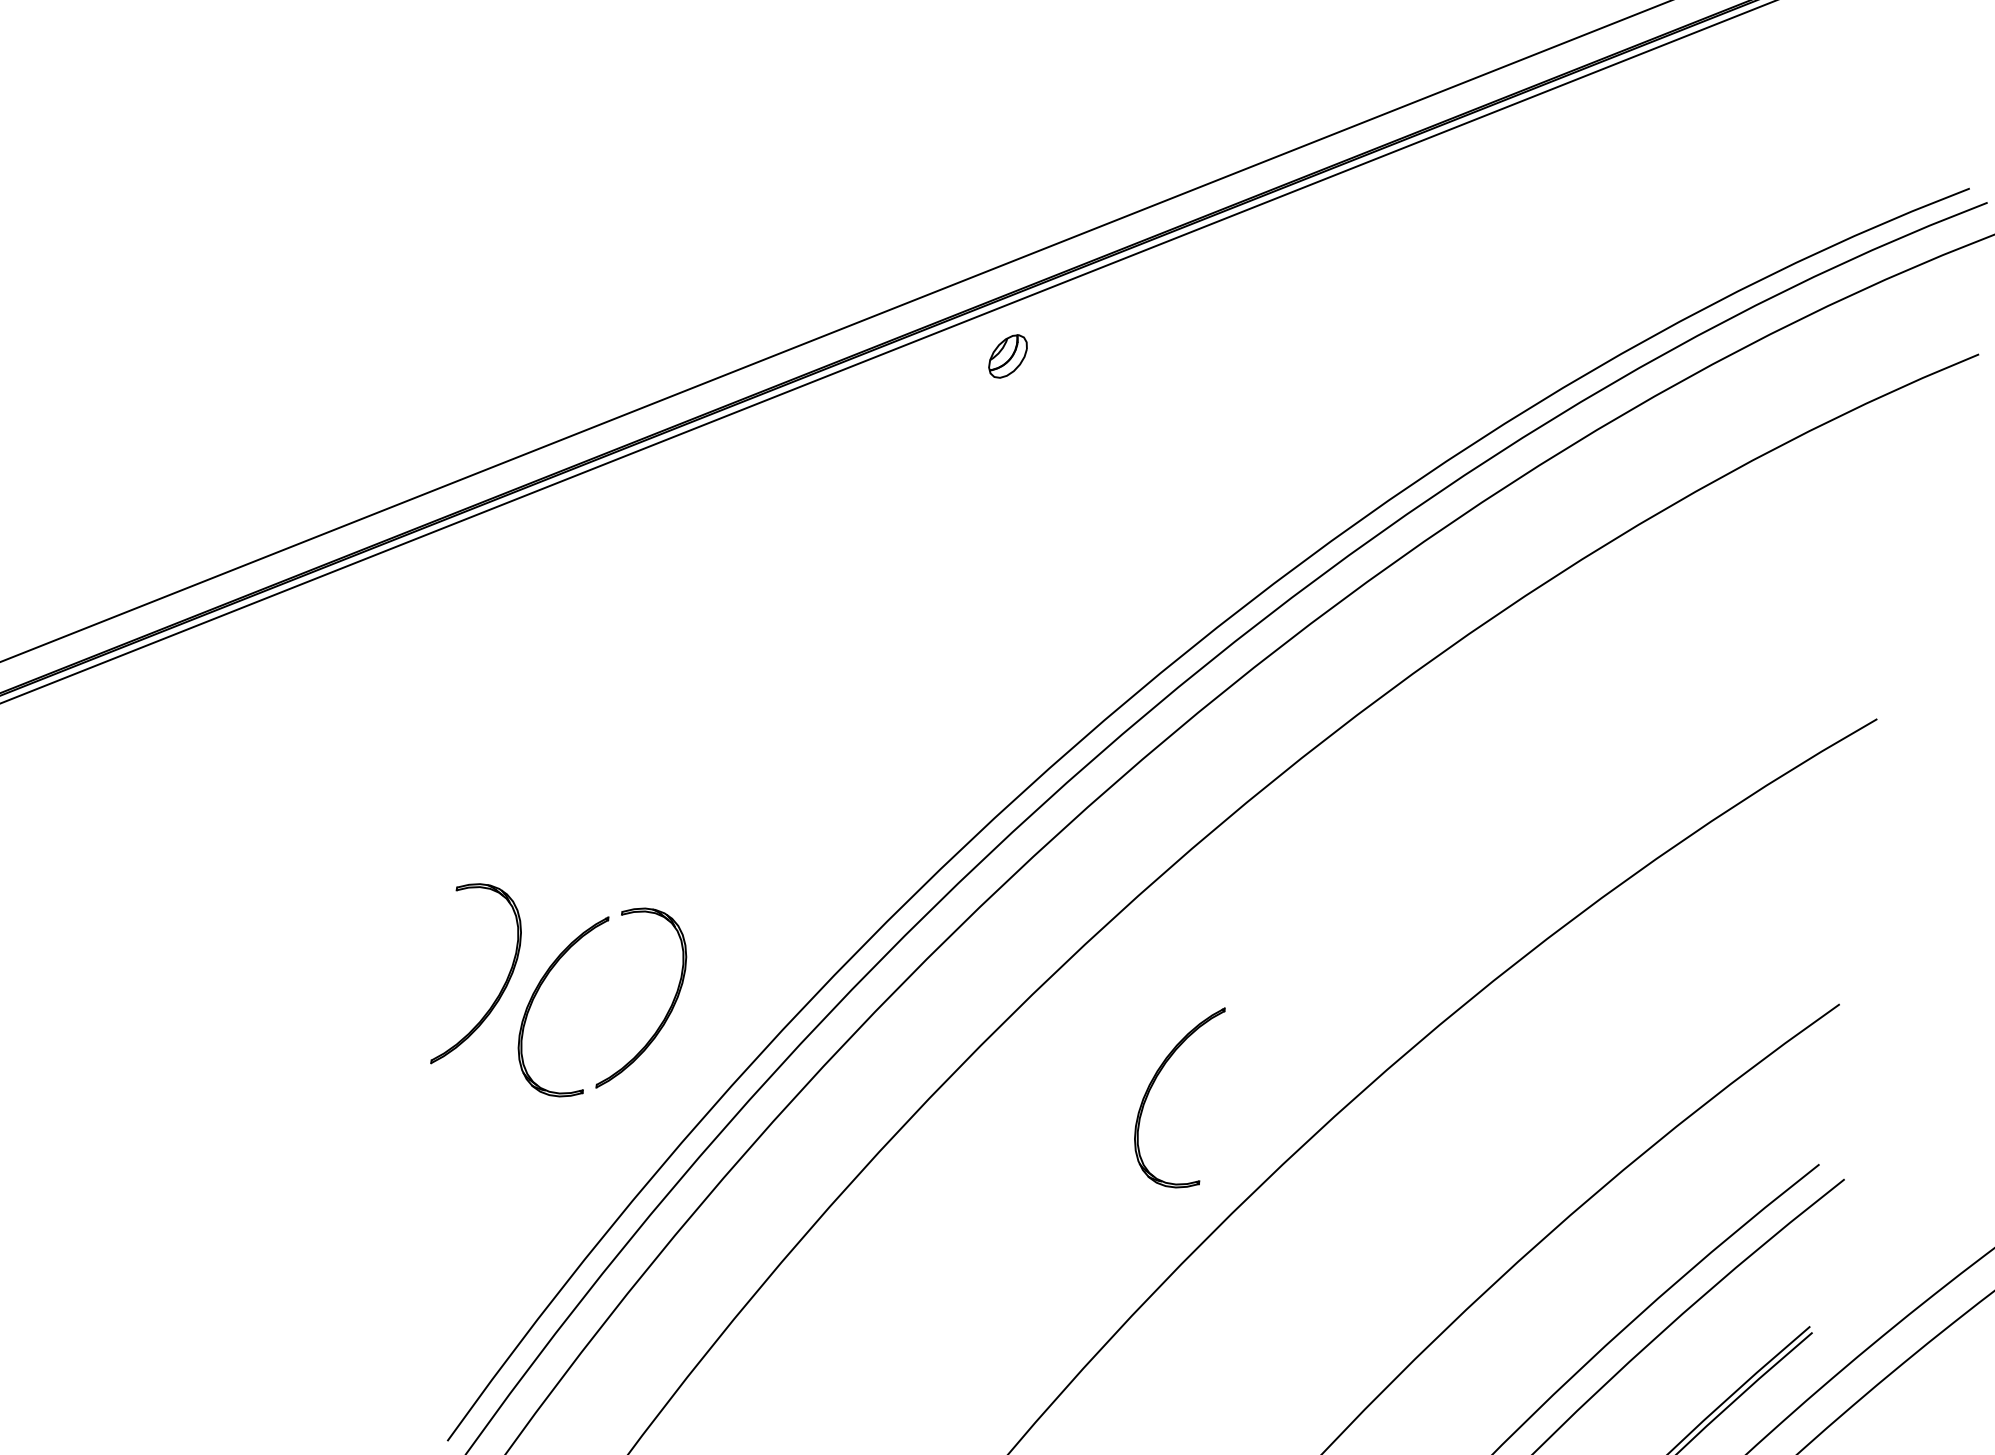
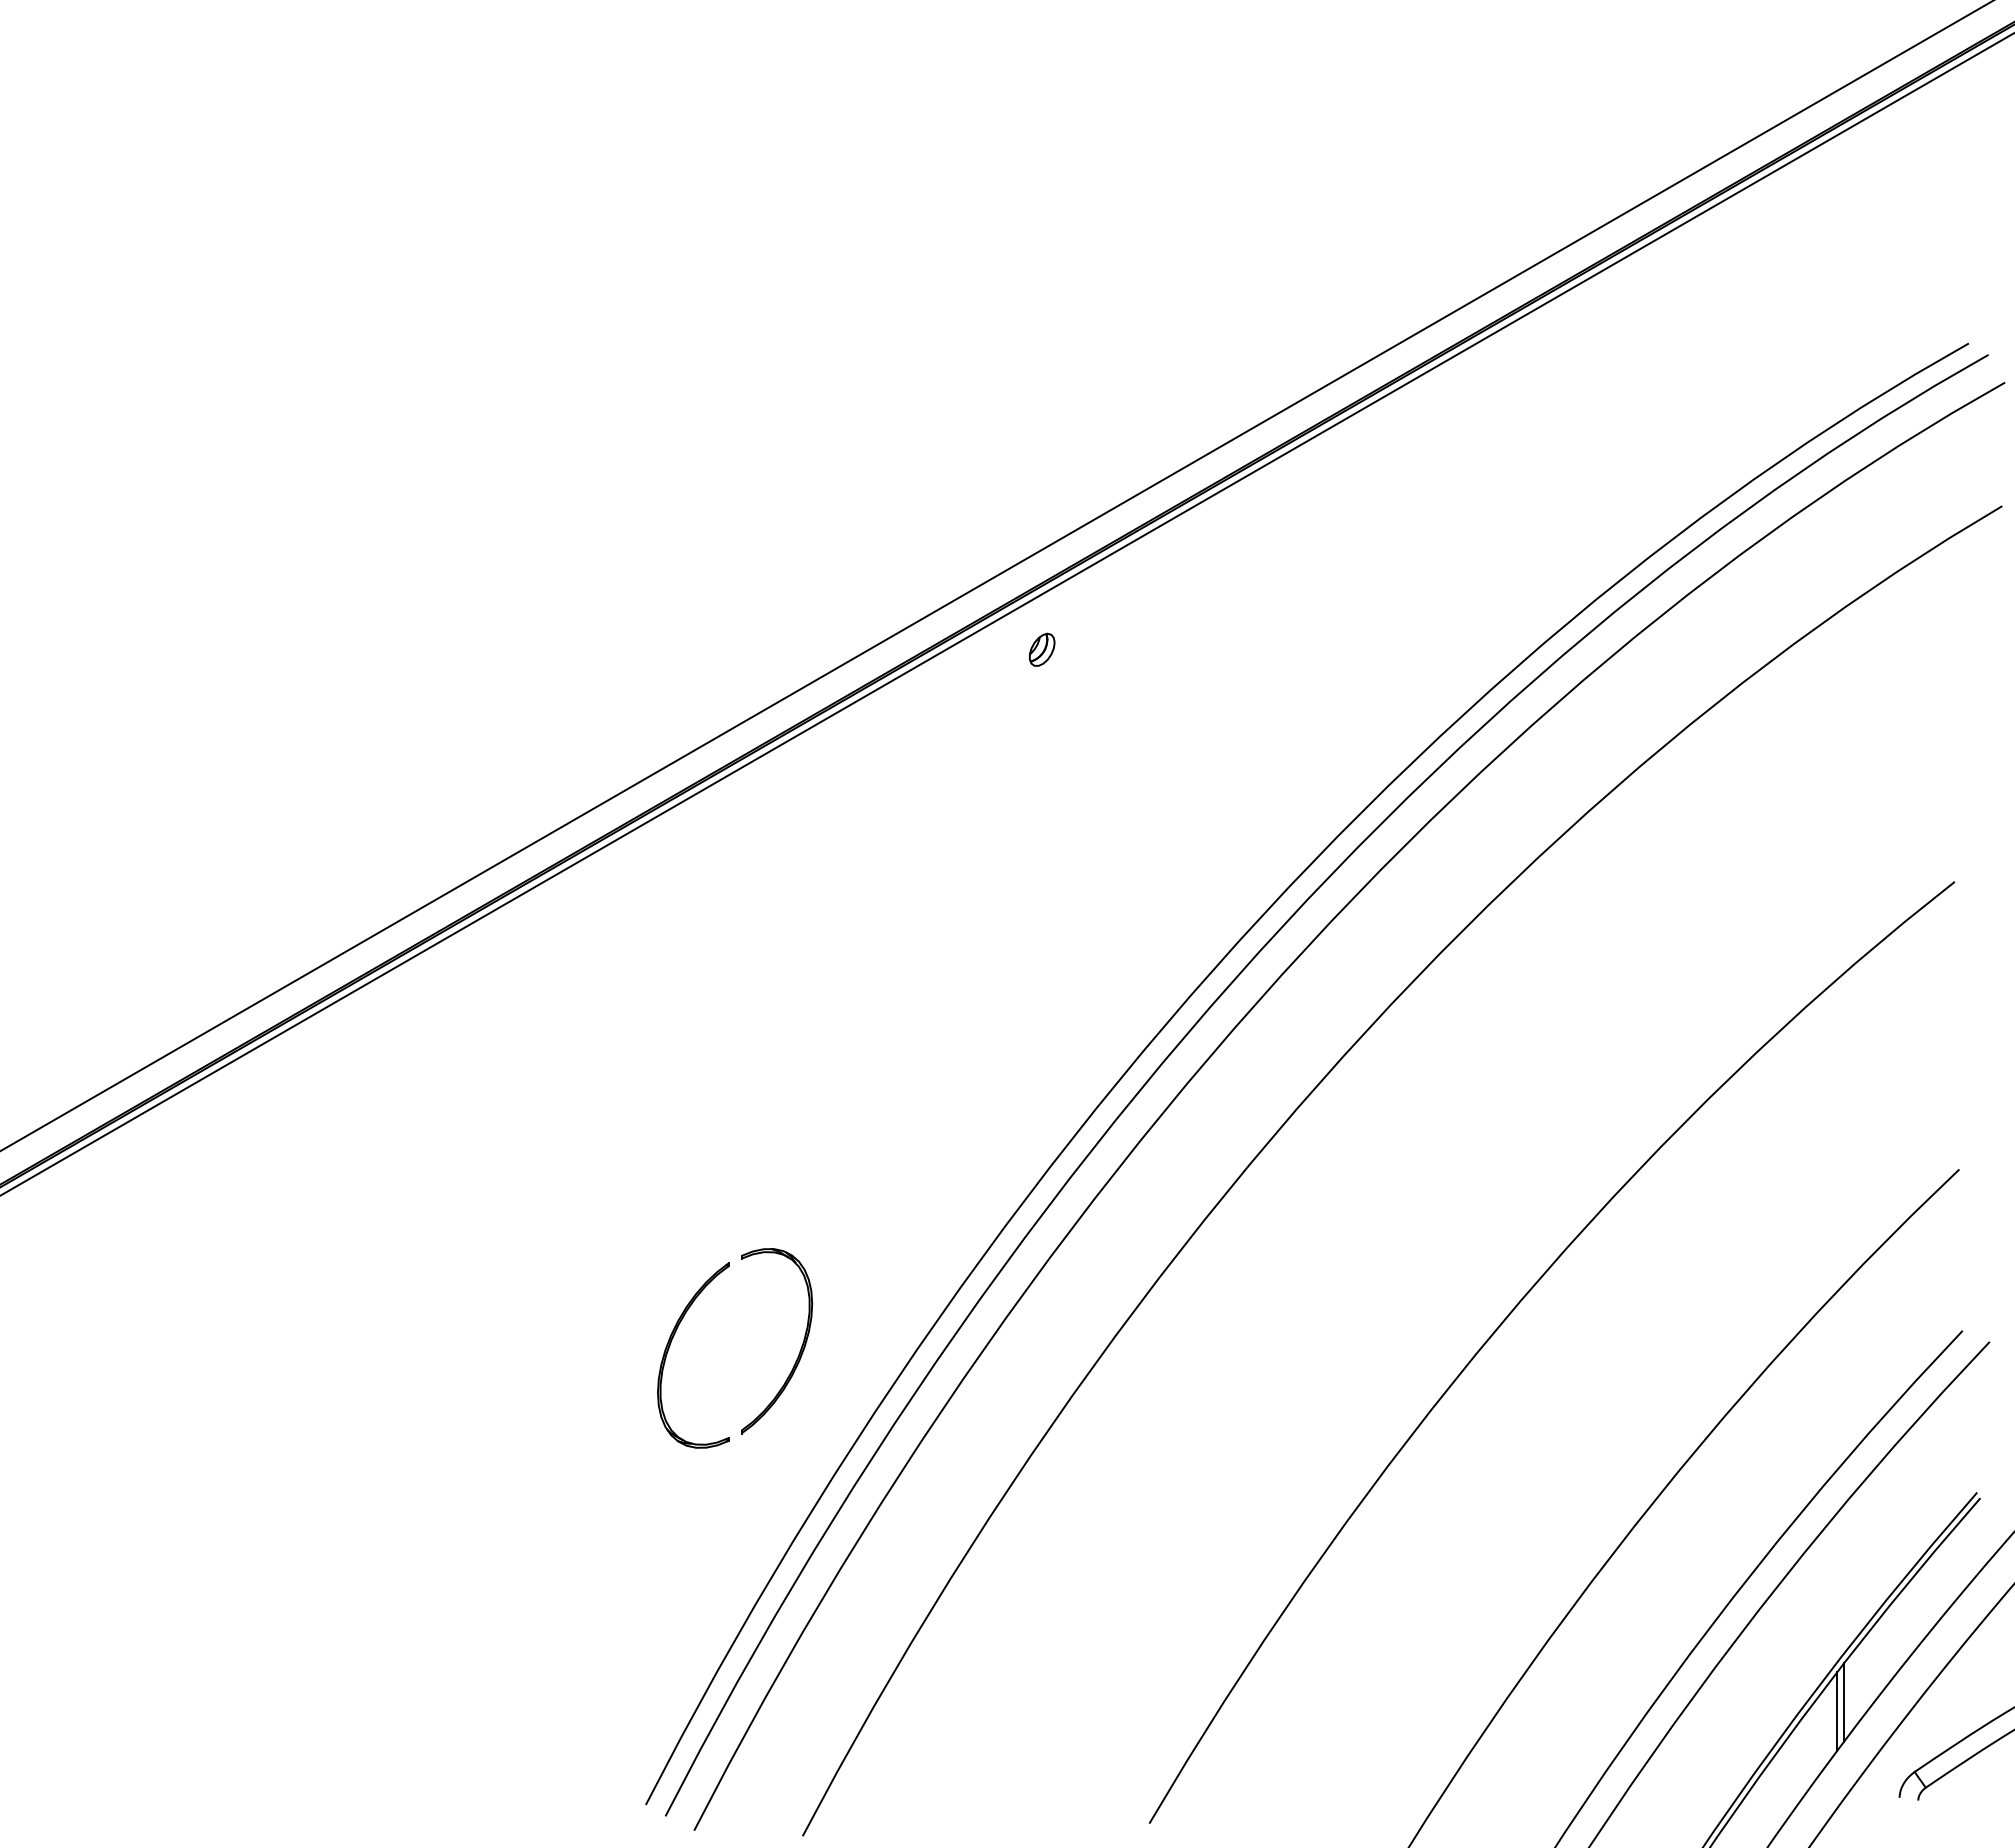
part: (1008, 355) -> (1042, 649), size x0.71
part: (501, 987) -> (633, 1348), removed
part: (1155, 1082) -> (1293, 1346), removed

